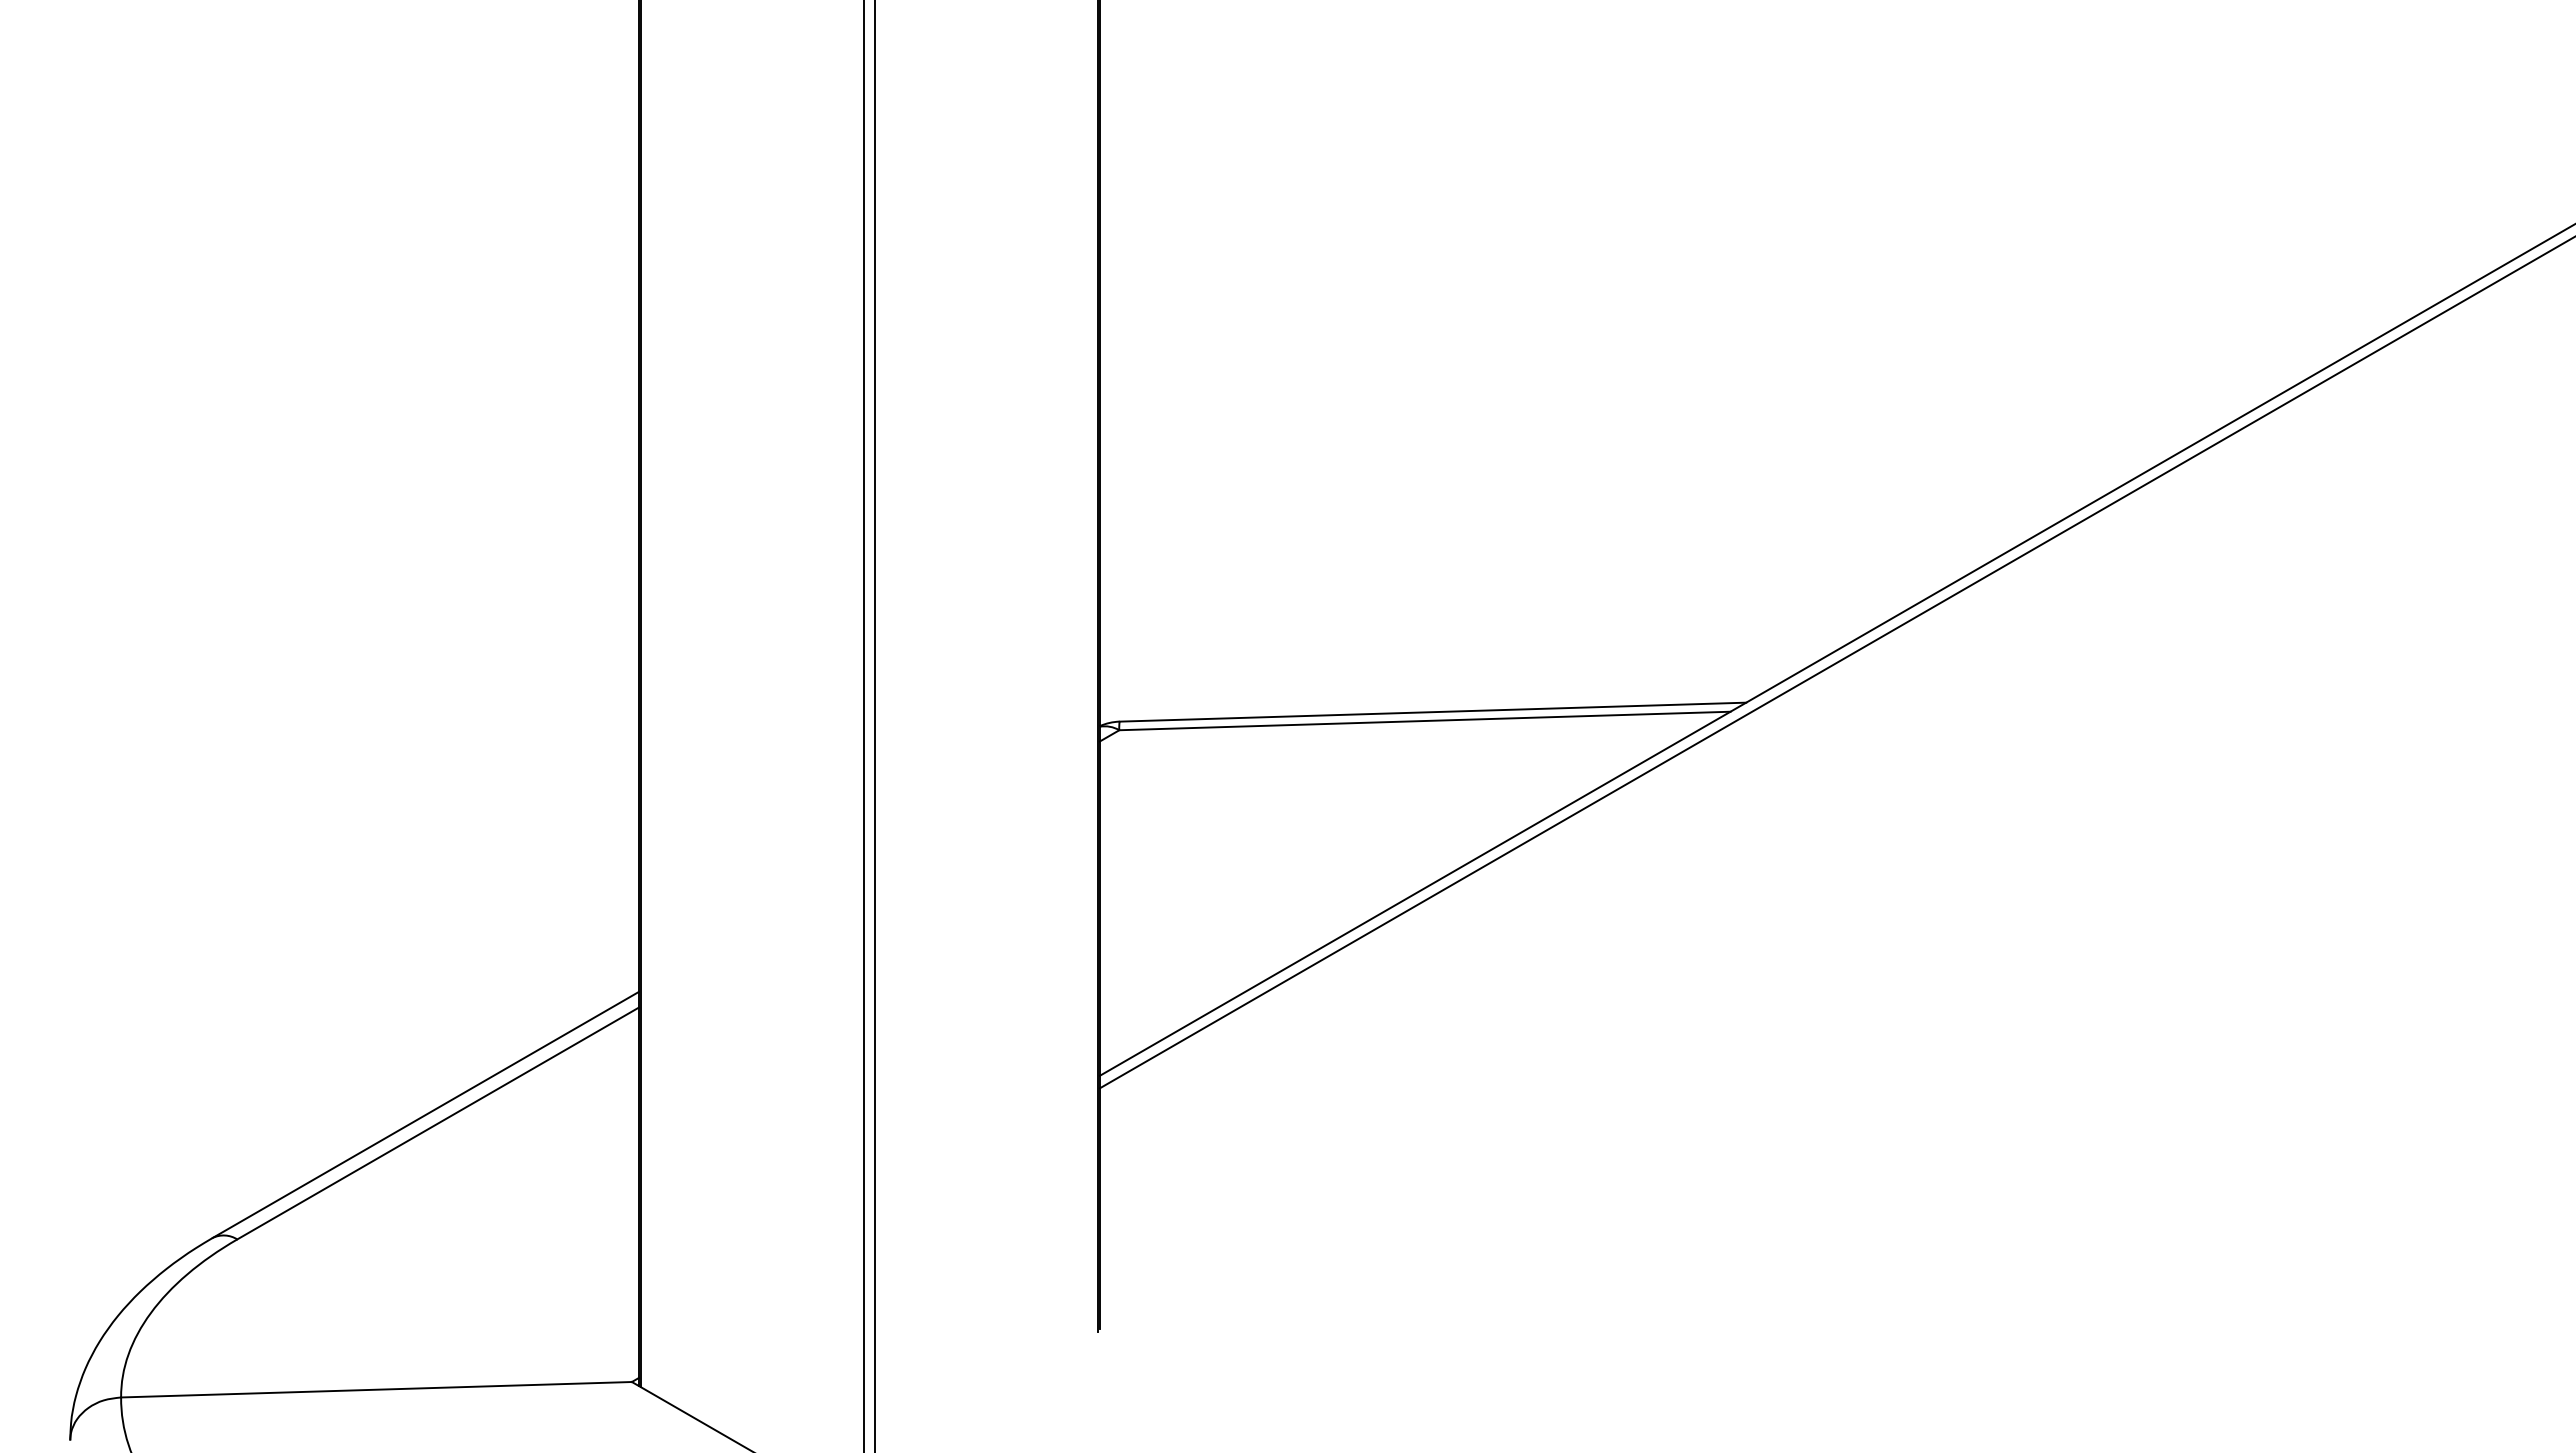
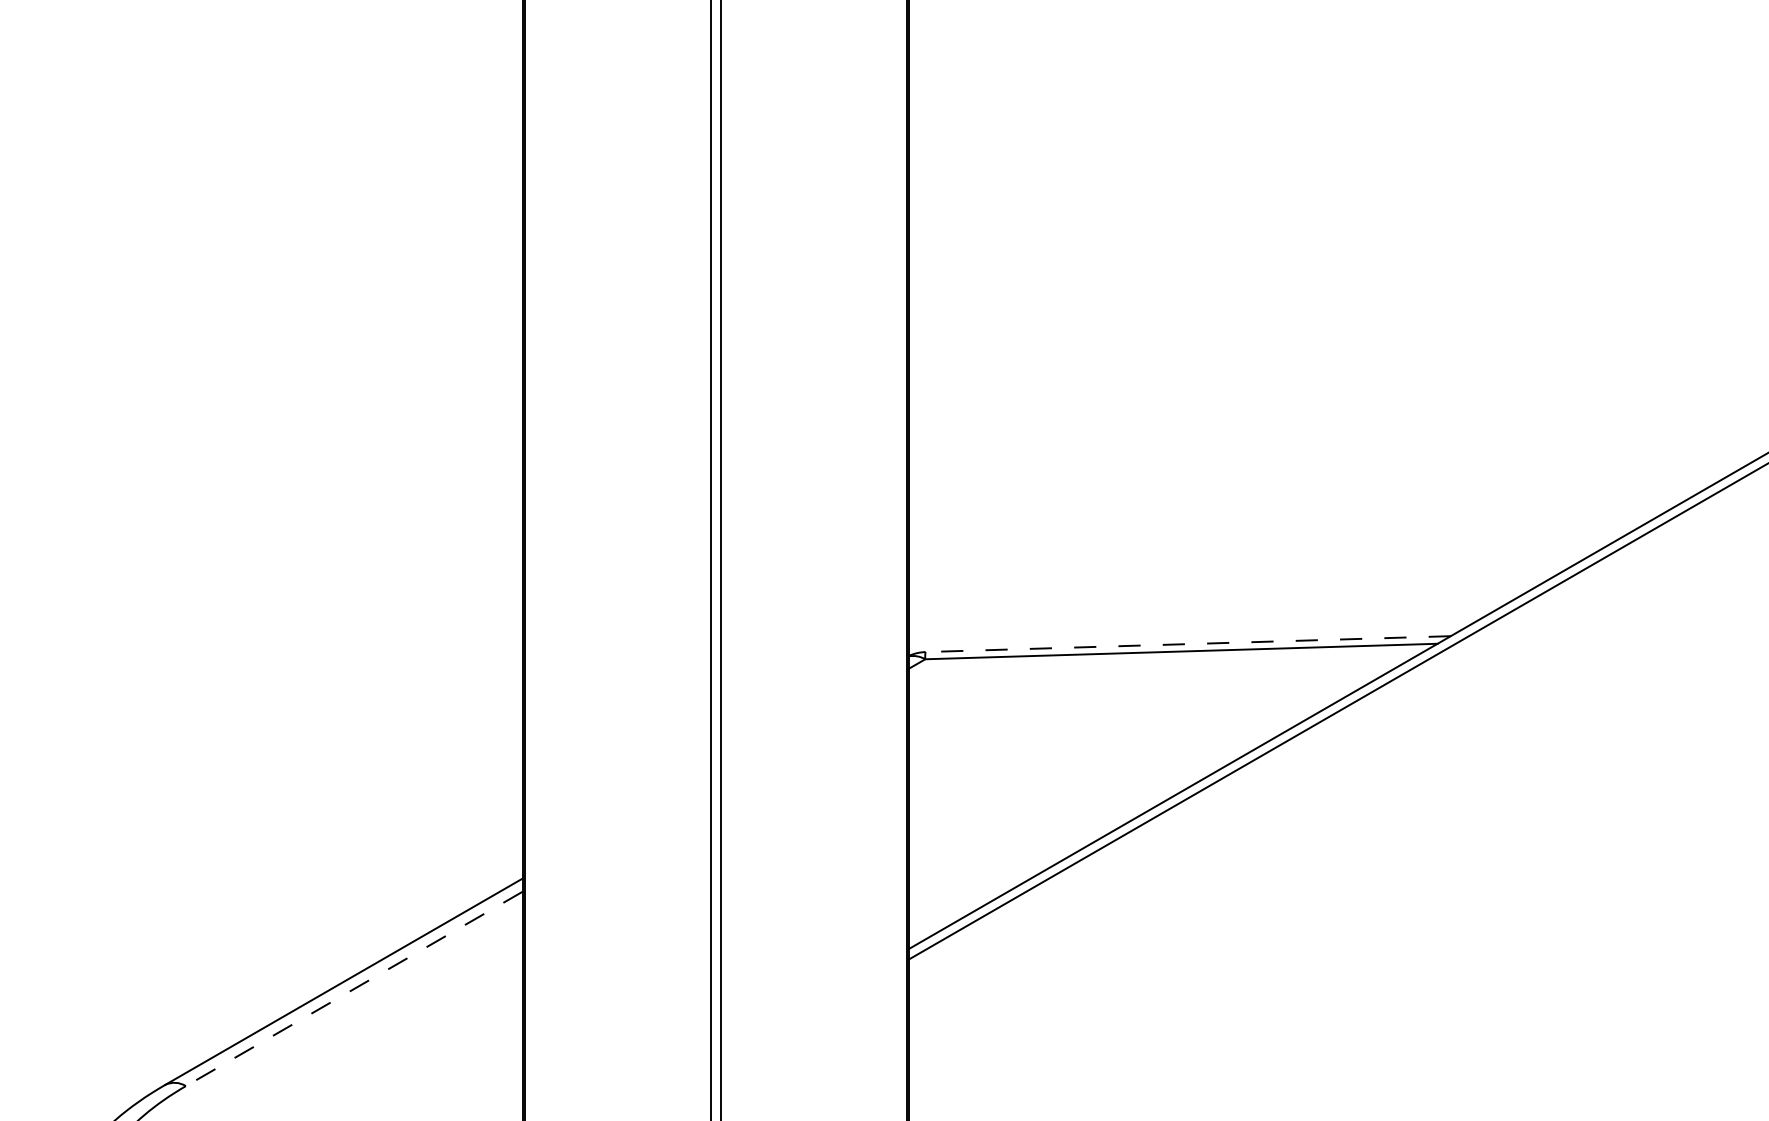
line: (1432, 712) -> (1187, 644), solid -> dashed
line: (438, 1123) -> (354, 988), solid -> dashed

